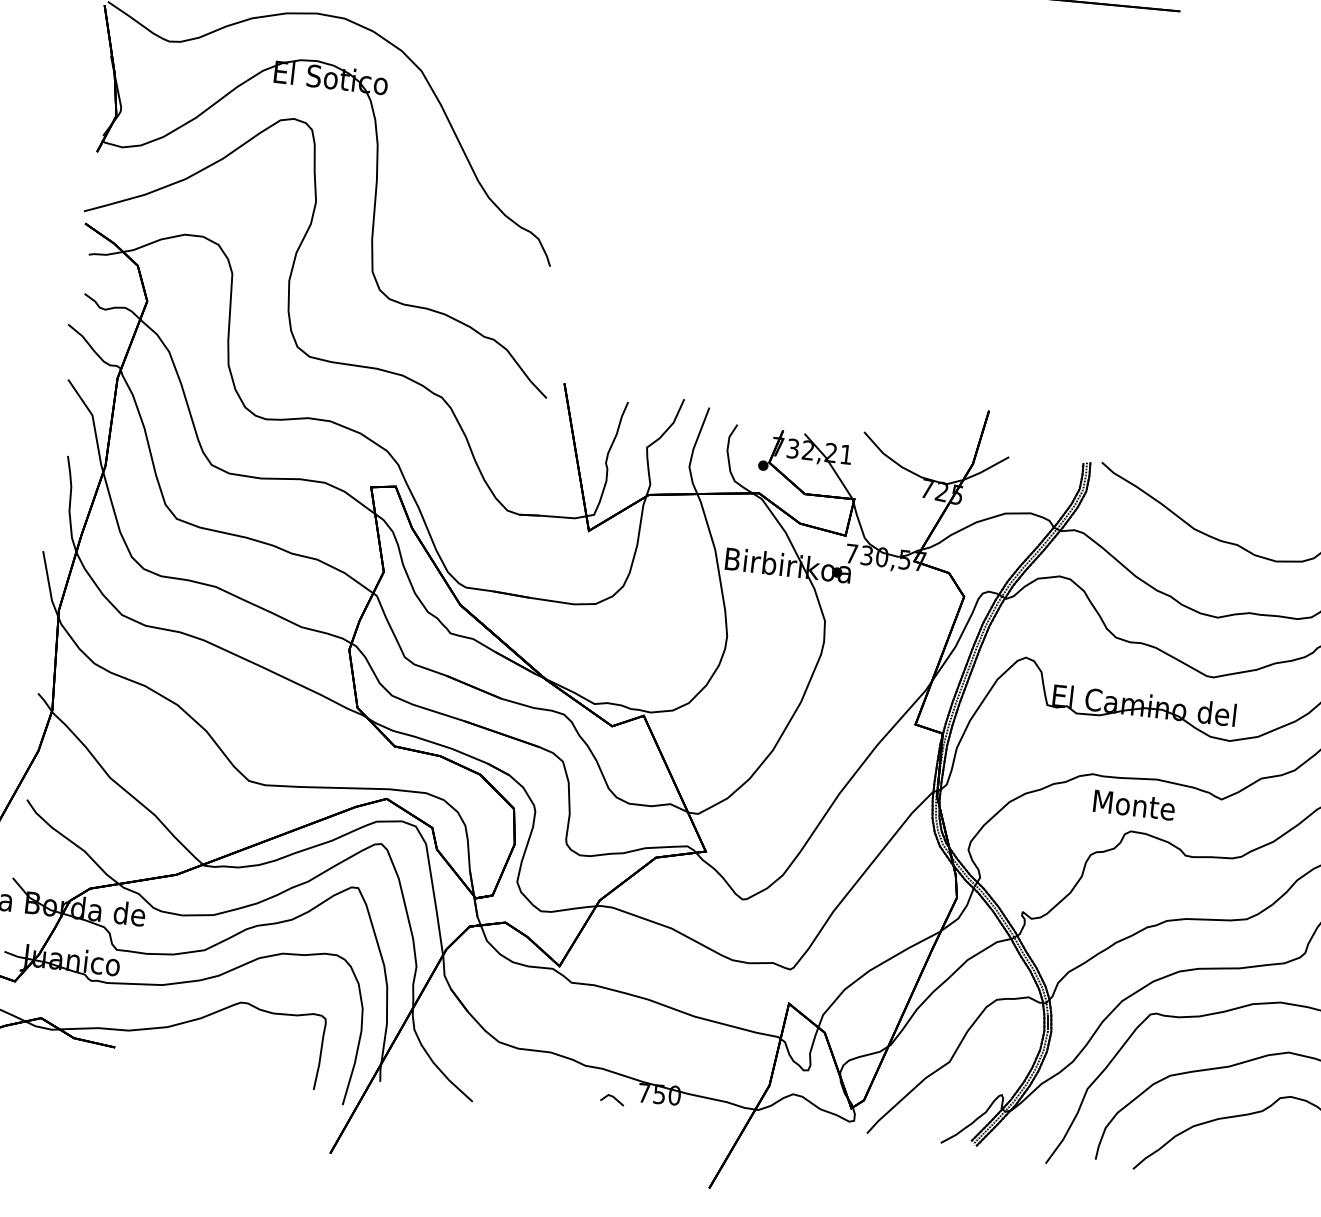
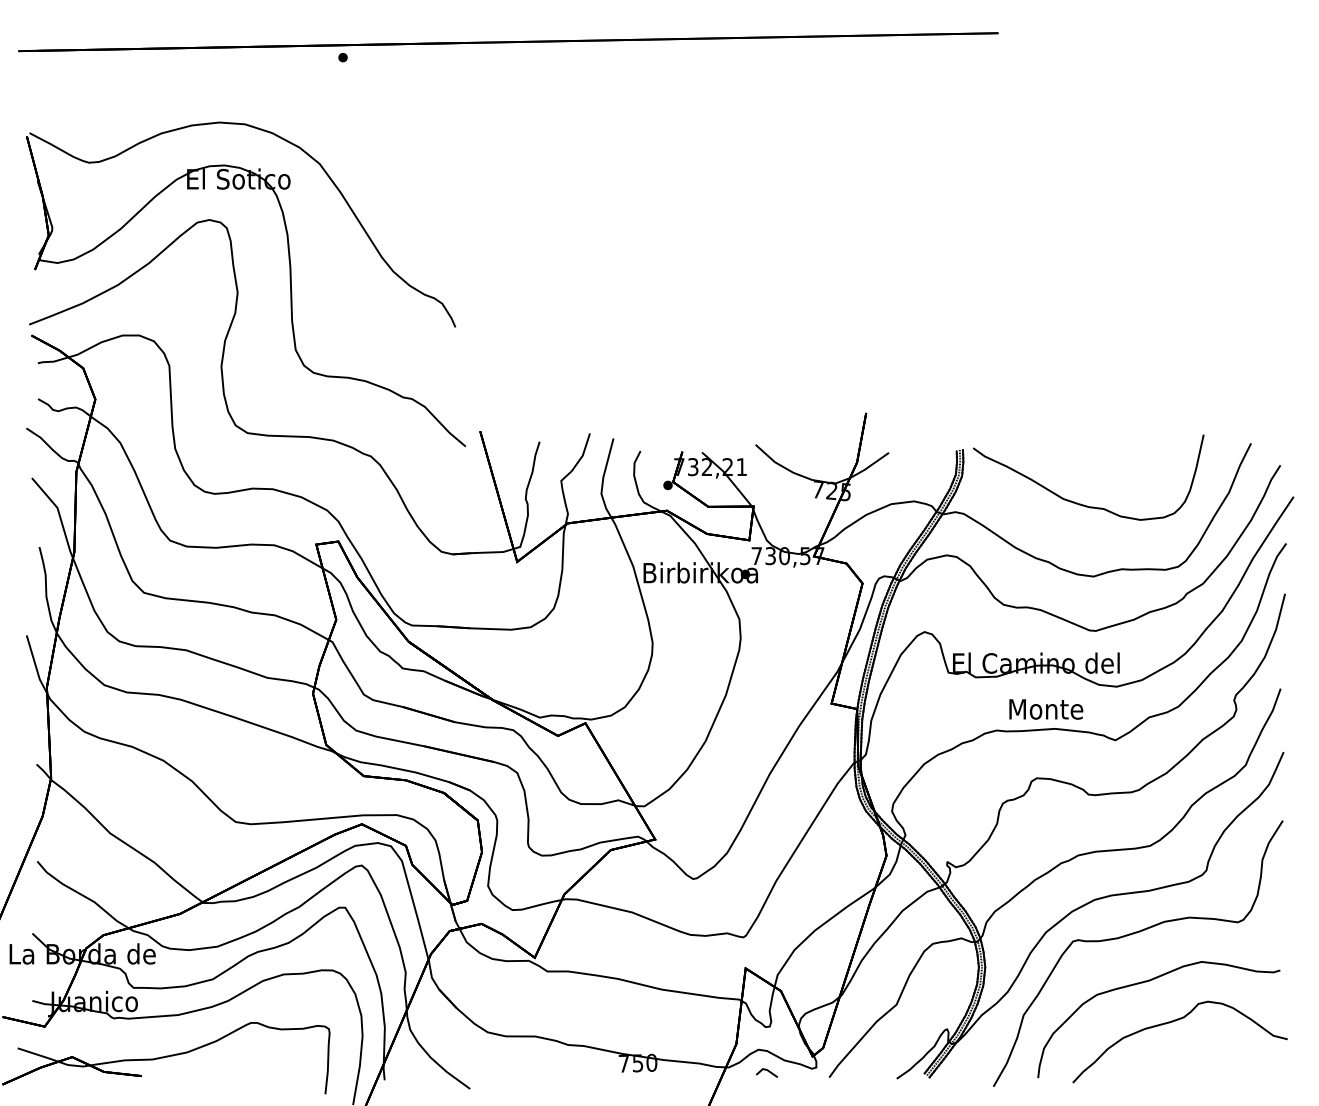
text: (1134, 805) -> (1046, 709), moved
line: (613, 1098) -> (767, 1071), moved

